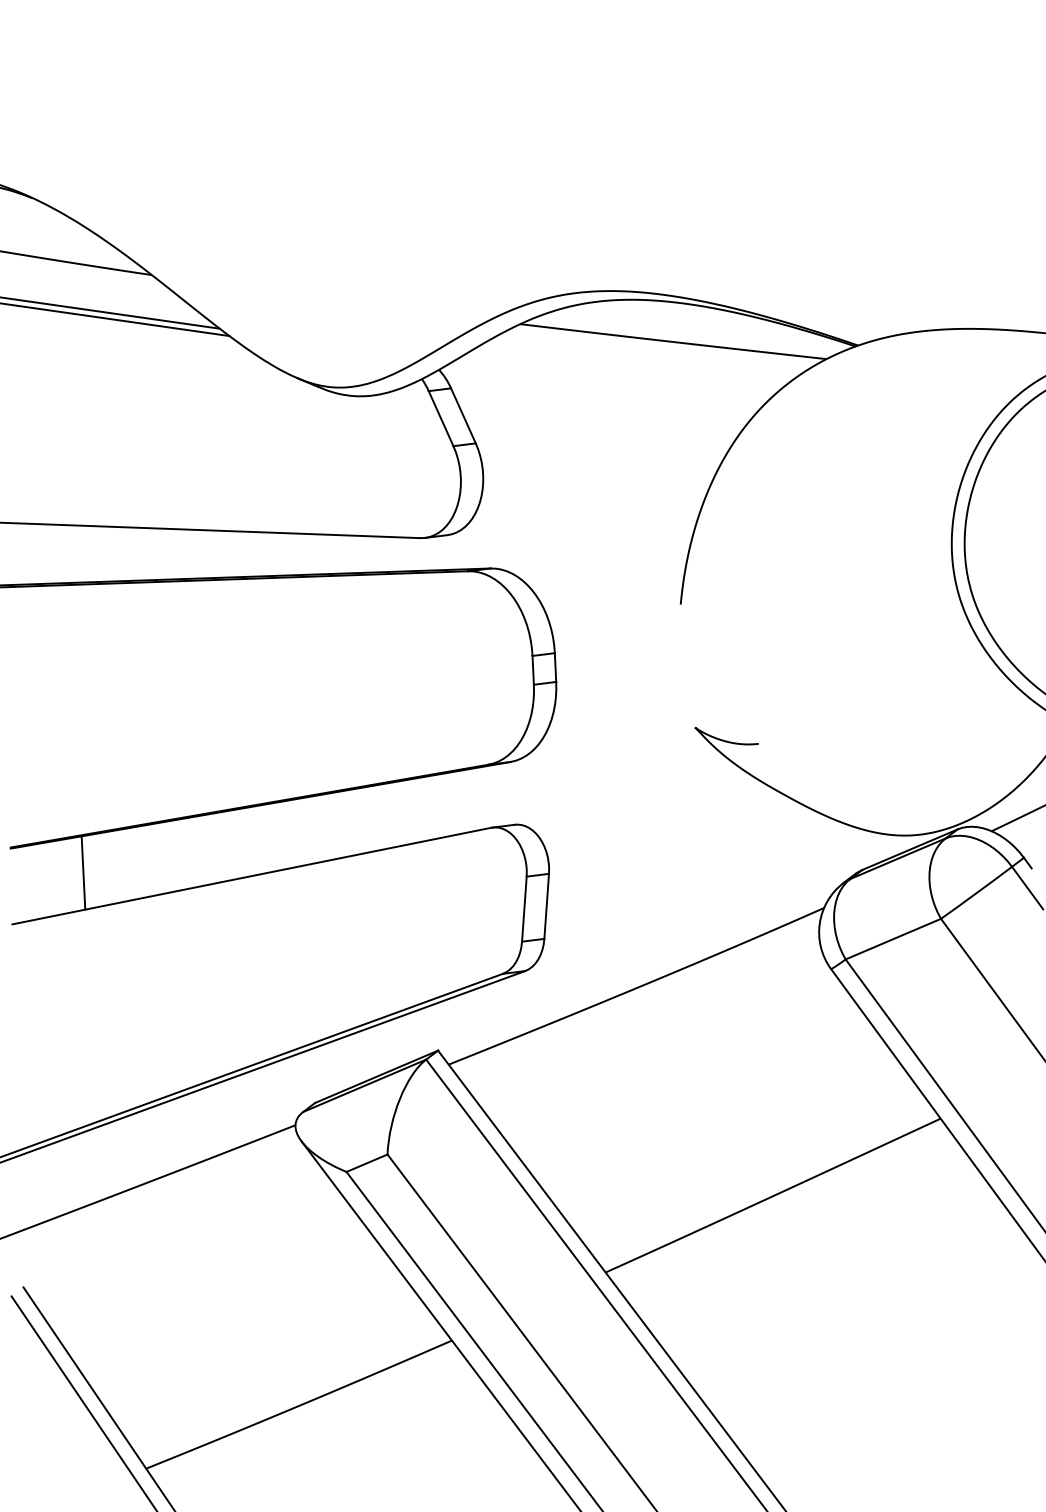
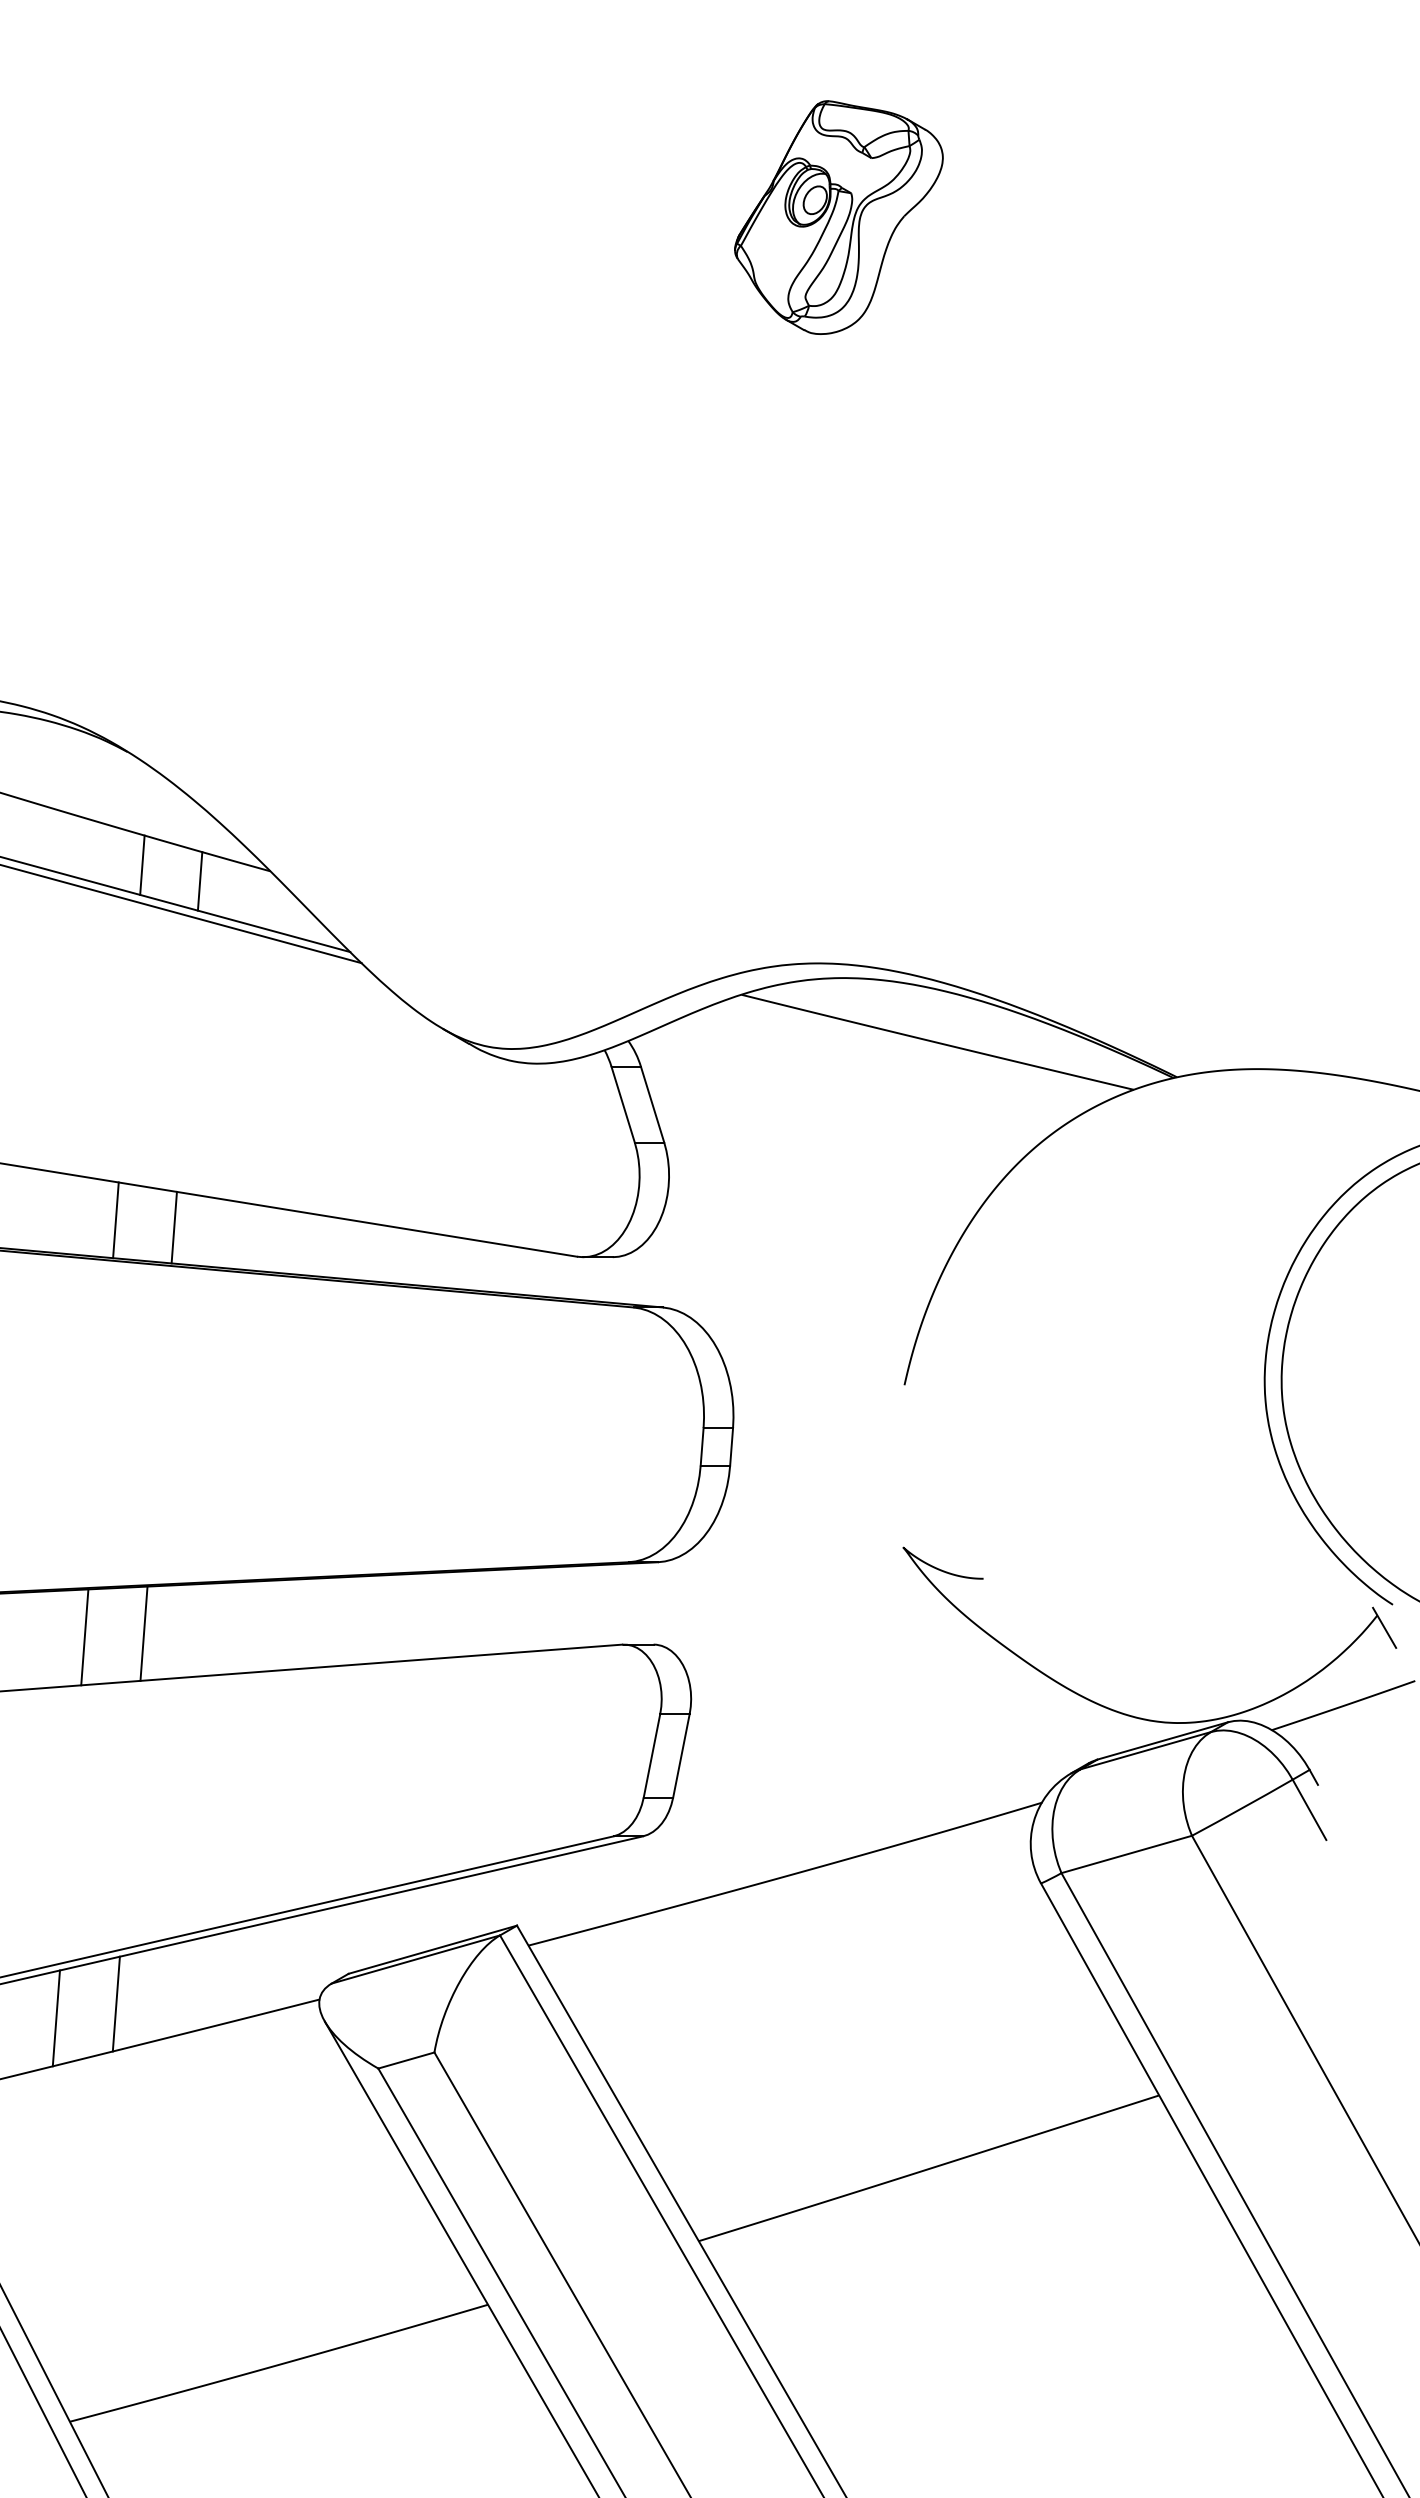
line: (54, 281) -> (142, 864), added
line: (99, 289) -> (199, 881), added
line: (67, 554) -> (115, 1220), added
line: (111, 554) -> (173, 1227), added
line: (127, 864) -> (143, 1633), added
line: (141, 1147) -> (115, 2003), added
line: (97, 1164) -> (55, 2018), added

